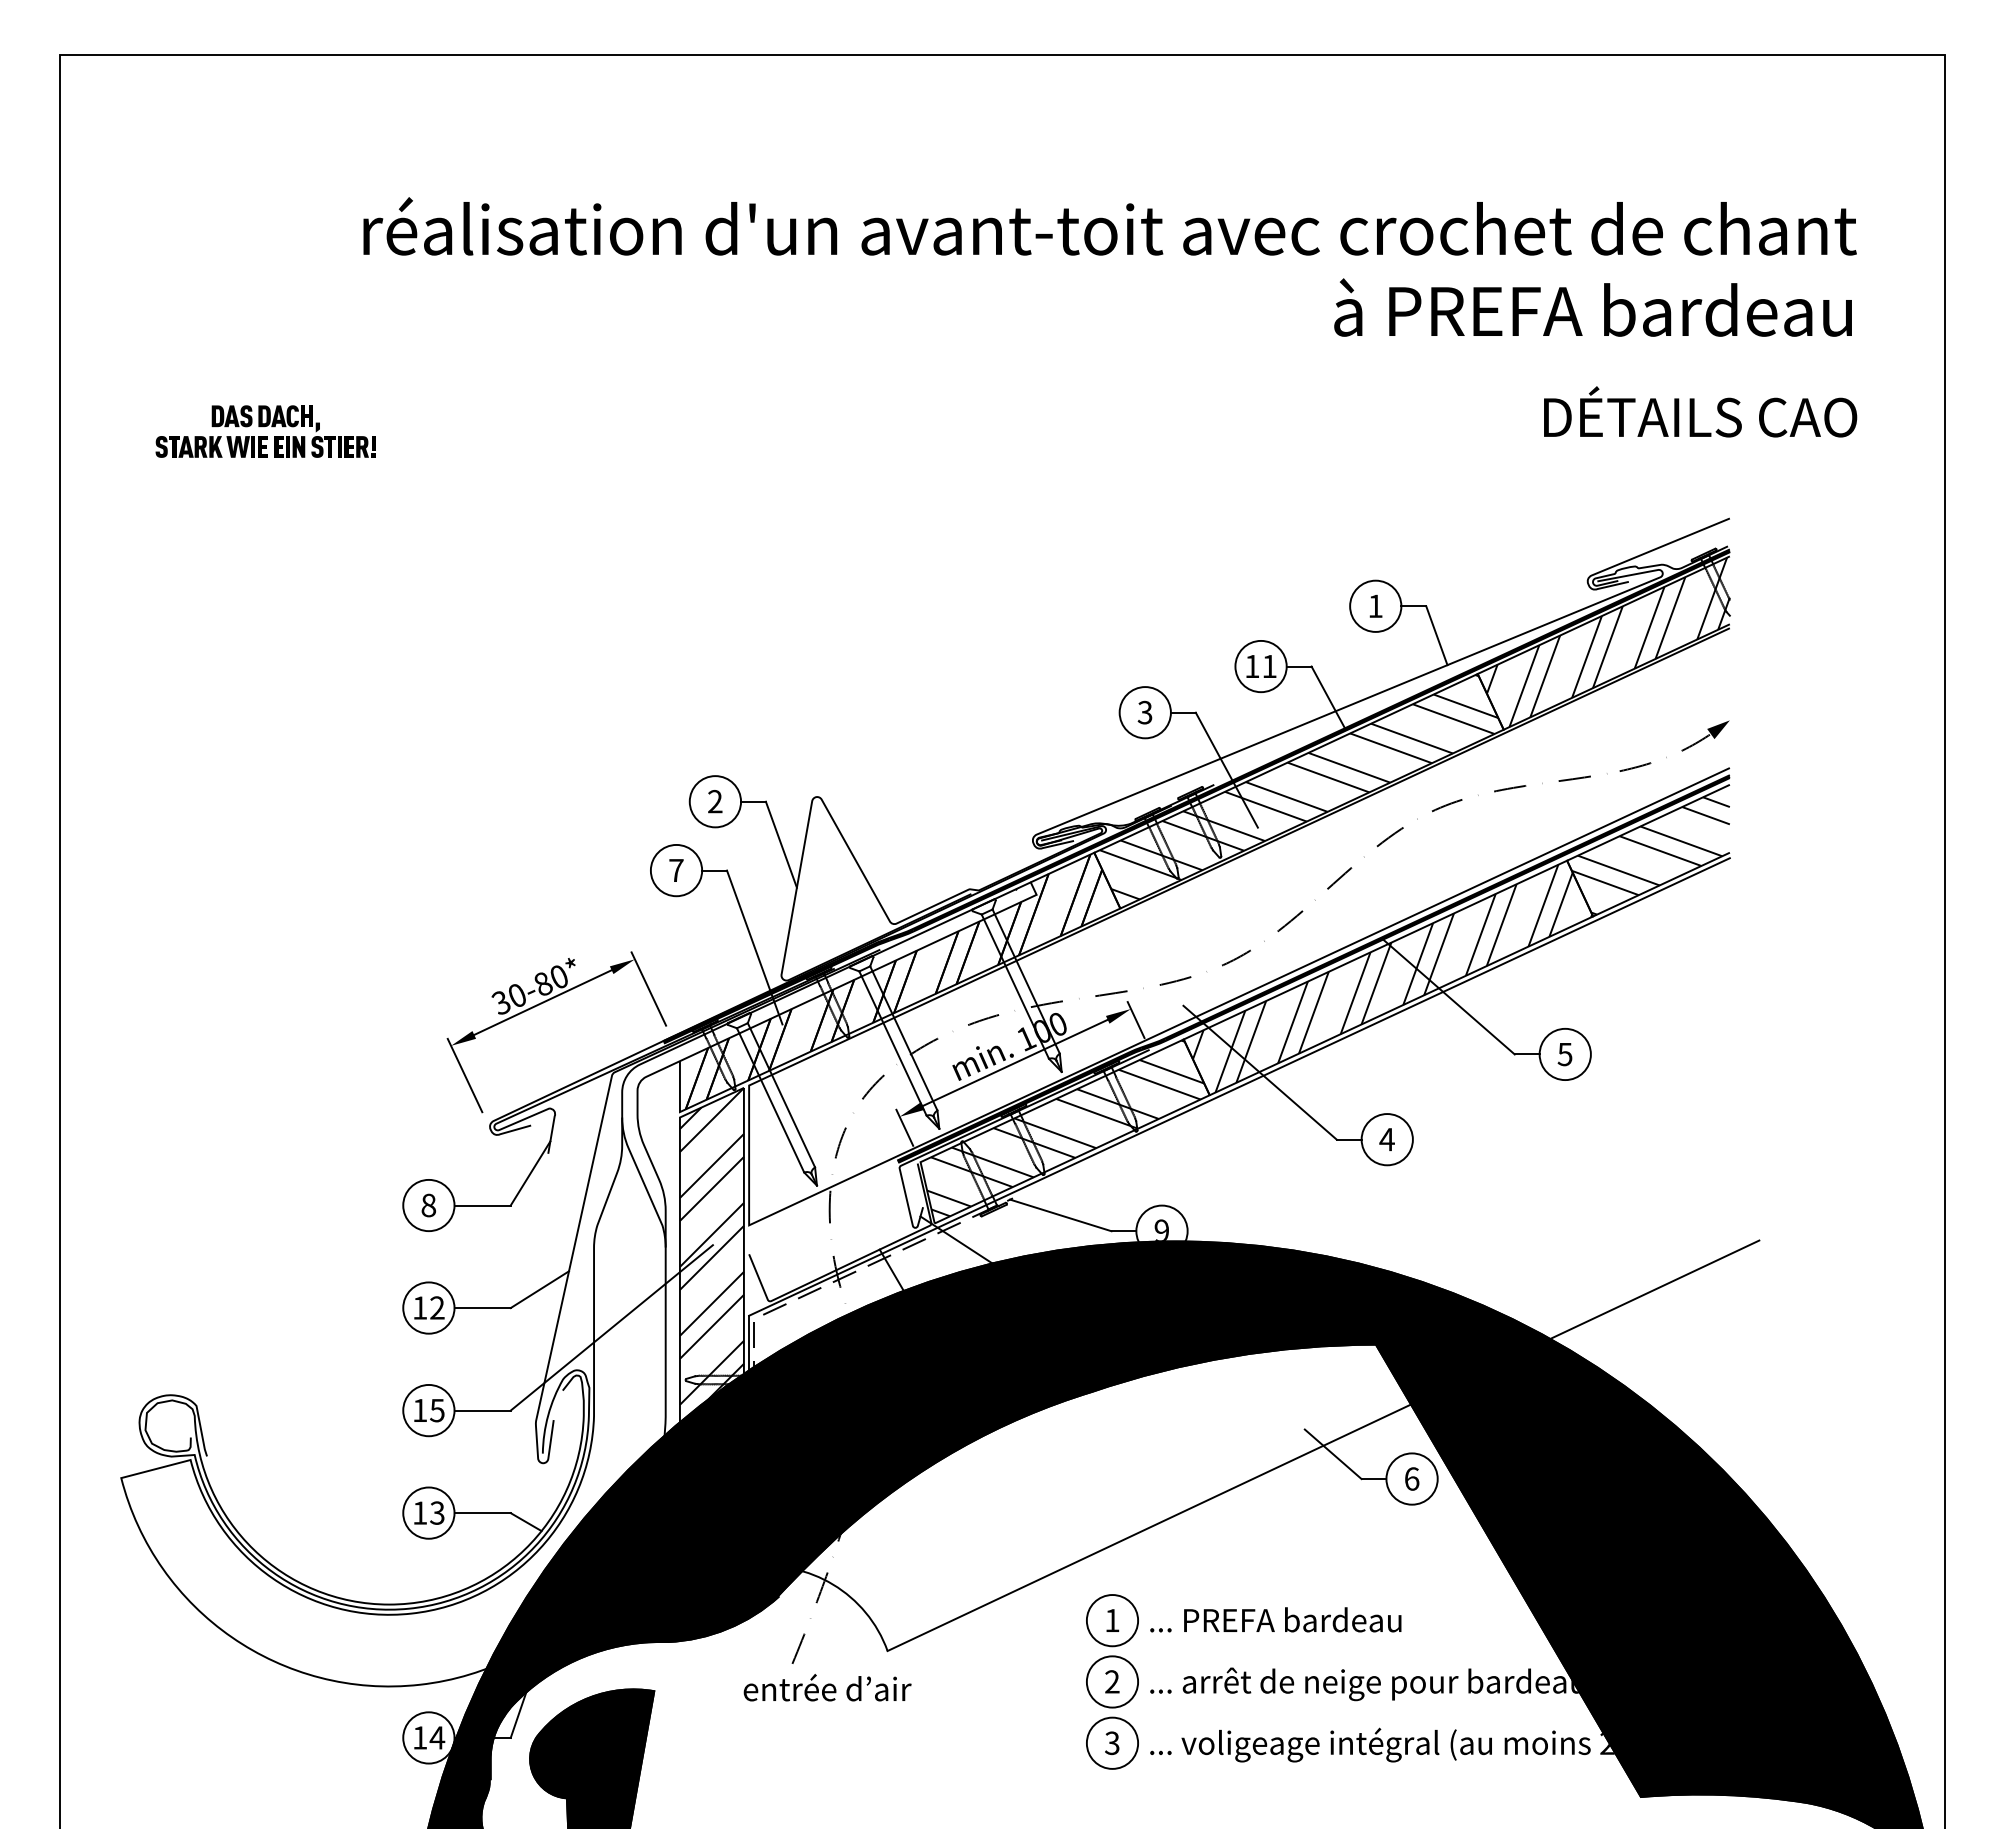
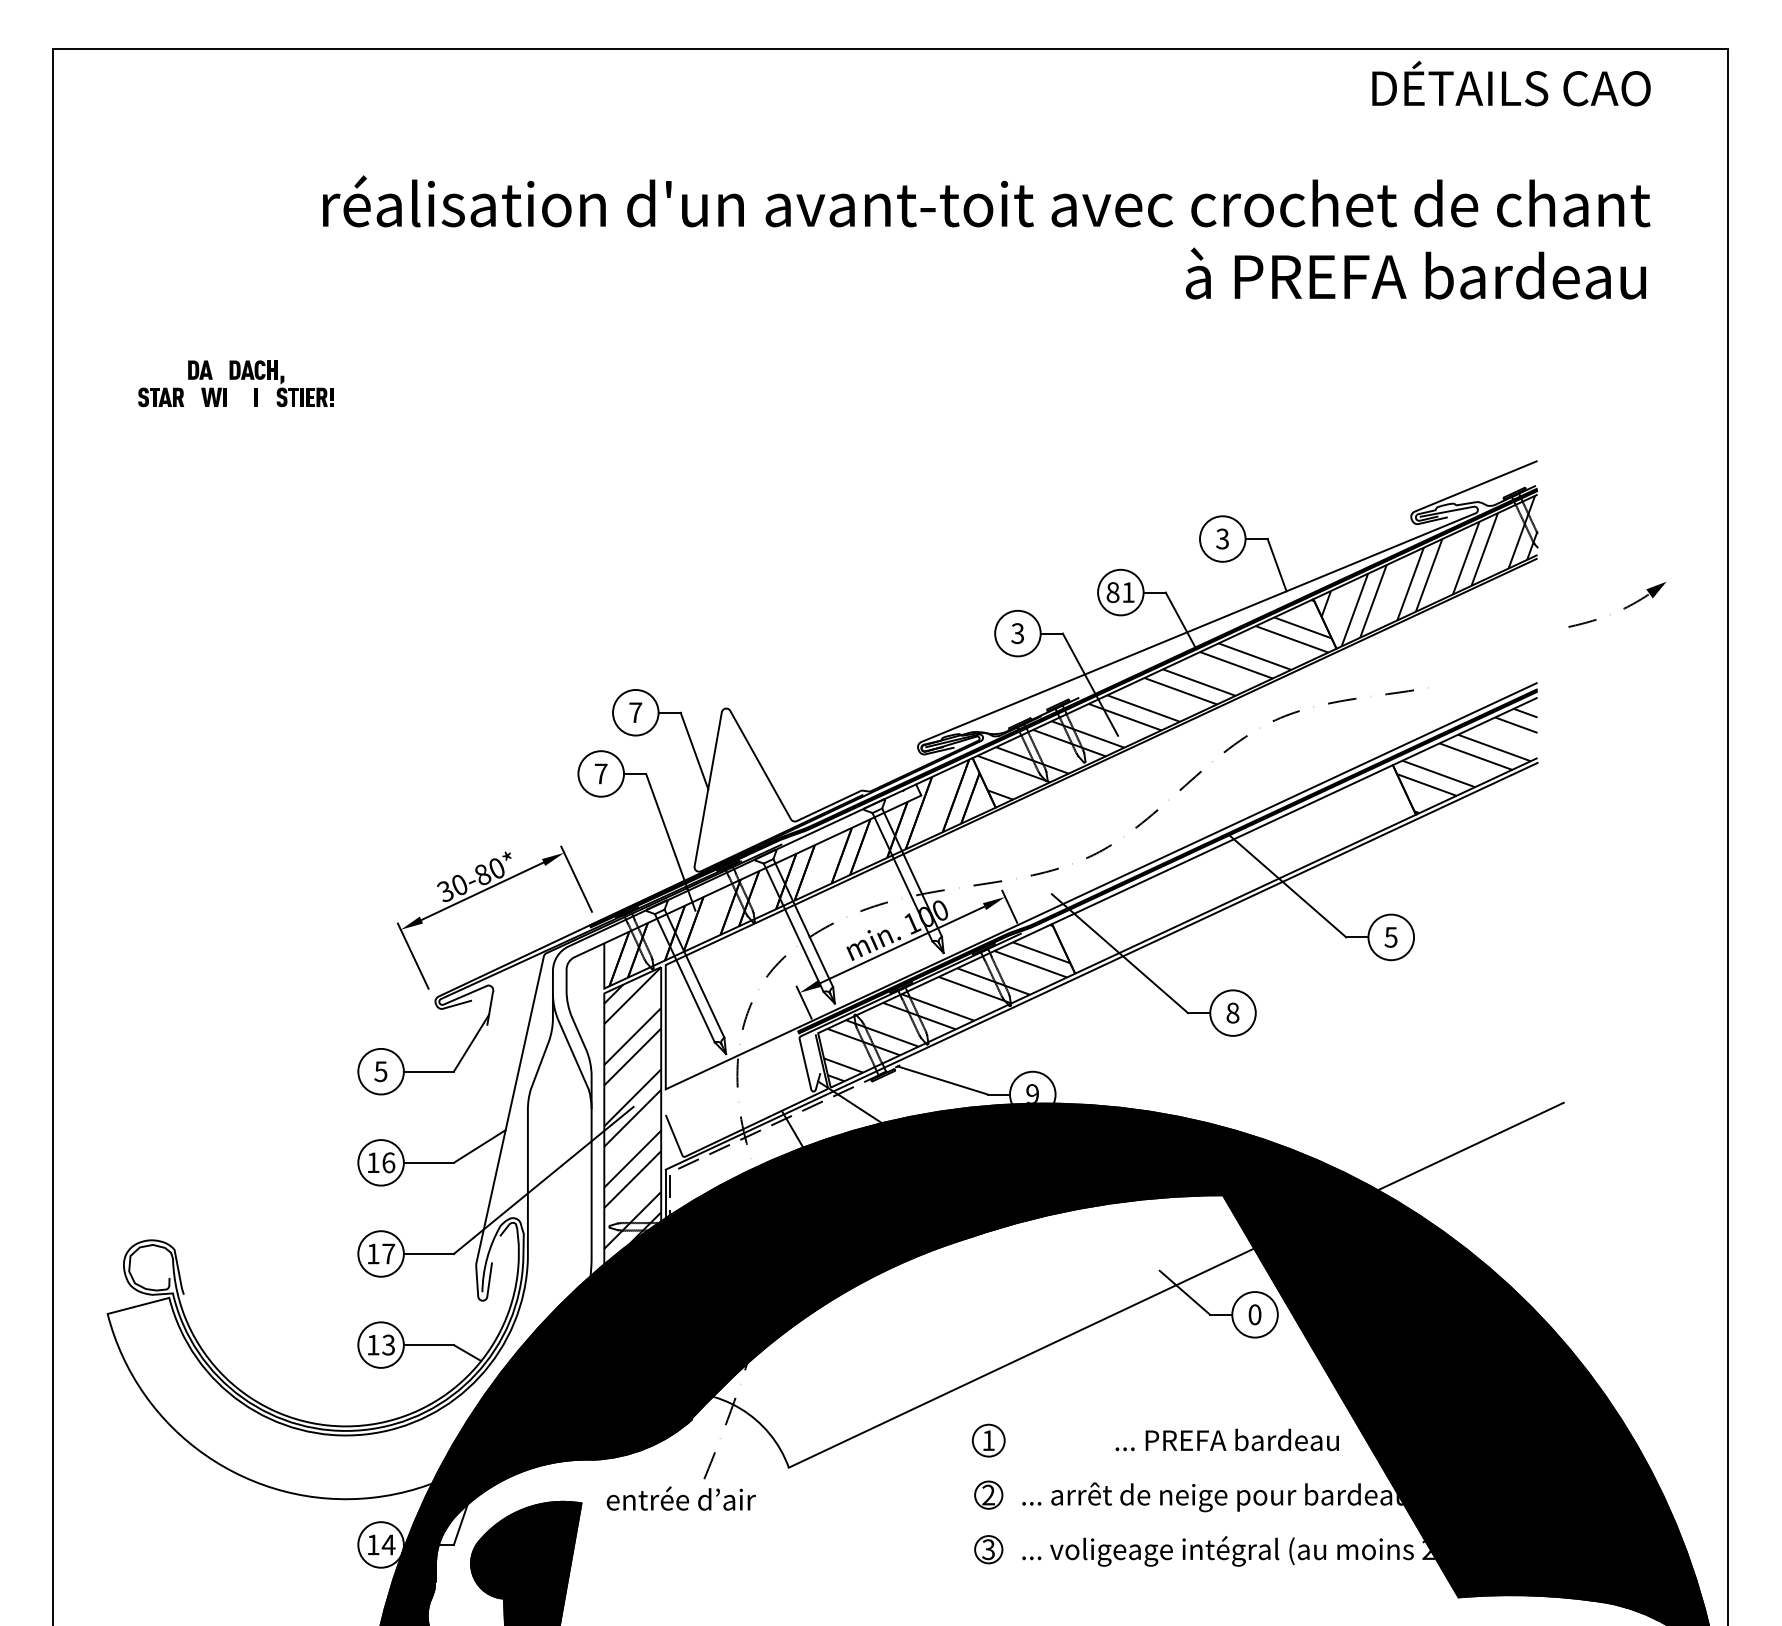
text: (1700, 411) -> (1511, 83), moved
fill: (246, 416) -> (218, 370), removed
fill: (215, 446) -> (191, 396), removed
fill: (262, 446) -> (233, 396), removed
fill: (279, 446) -> (248, 396), removed
fill: (298, 446) -> (265, 396), removed
text: (1375, 606) -> (1222, 539), 1 -> 3
text: (1252, 666) -> (1113, 592), 11 -> 81
part: (1681, 750) -> (1623, 608), moved
text: (715, 801) -> (635, 712), 2 -> 7
hatch: (1392, 978) -> (1237, 869), removed
text: (1386, 1139) -> (1232, 1013), 4 -> 8
text: (428, 1205) -> (380, 1071), 8 -> 5
text: (437, 1307) -> (388, 1162), 12 -> 16
text: (437, 1410) -> (388, 1253), 15 -> 17
text: (1412, 1478) -> (1255, 1314), 6 -> 0
text: (1275, 1619) -> (1227, 1439), moved
circle: (1112, 1620) -> (988, 1440), size x0.7
circle: (1112, 1681) -> (988, 1494), size x0.6
text: (827, 1687) -> (681, 1498), moved
circle: (1112, 1742) -> (988, 1549), size x0.6

